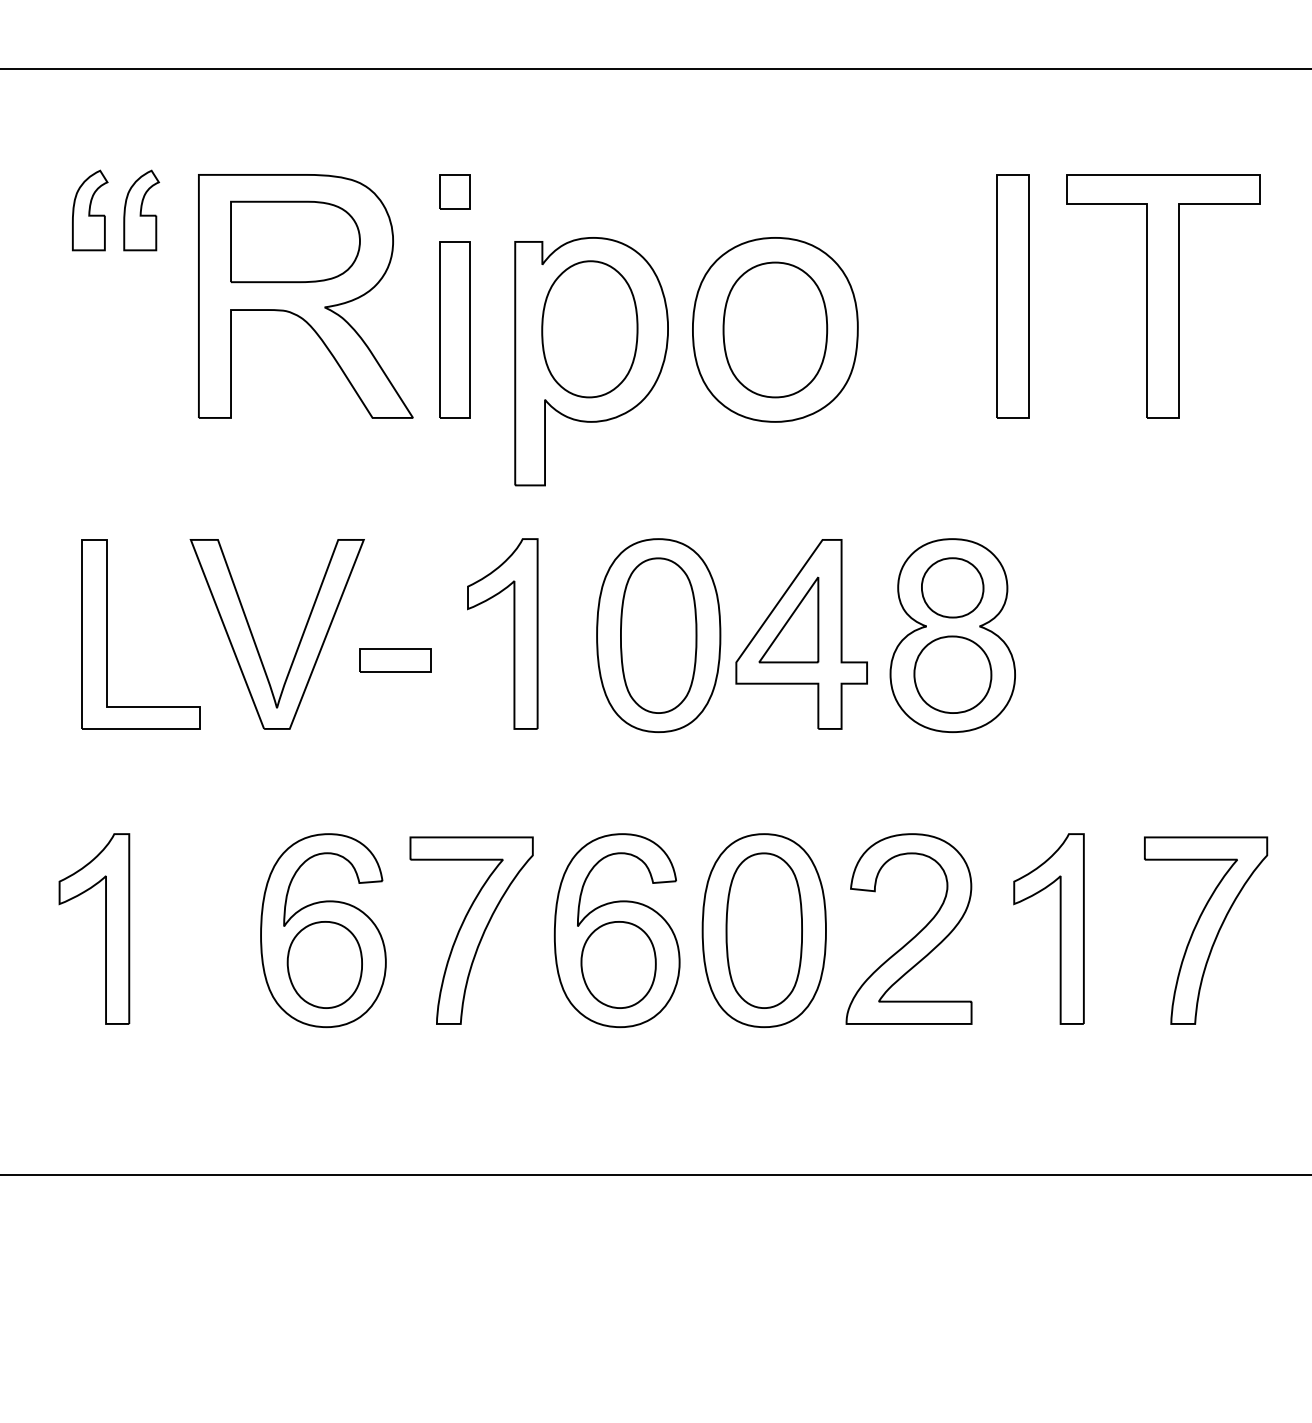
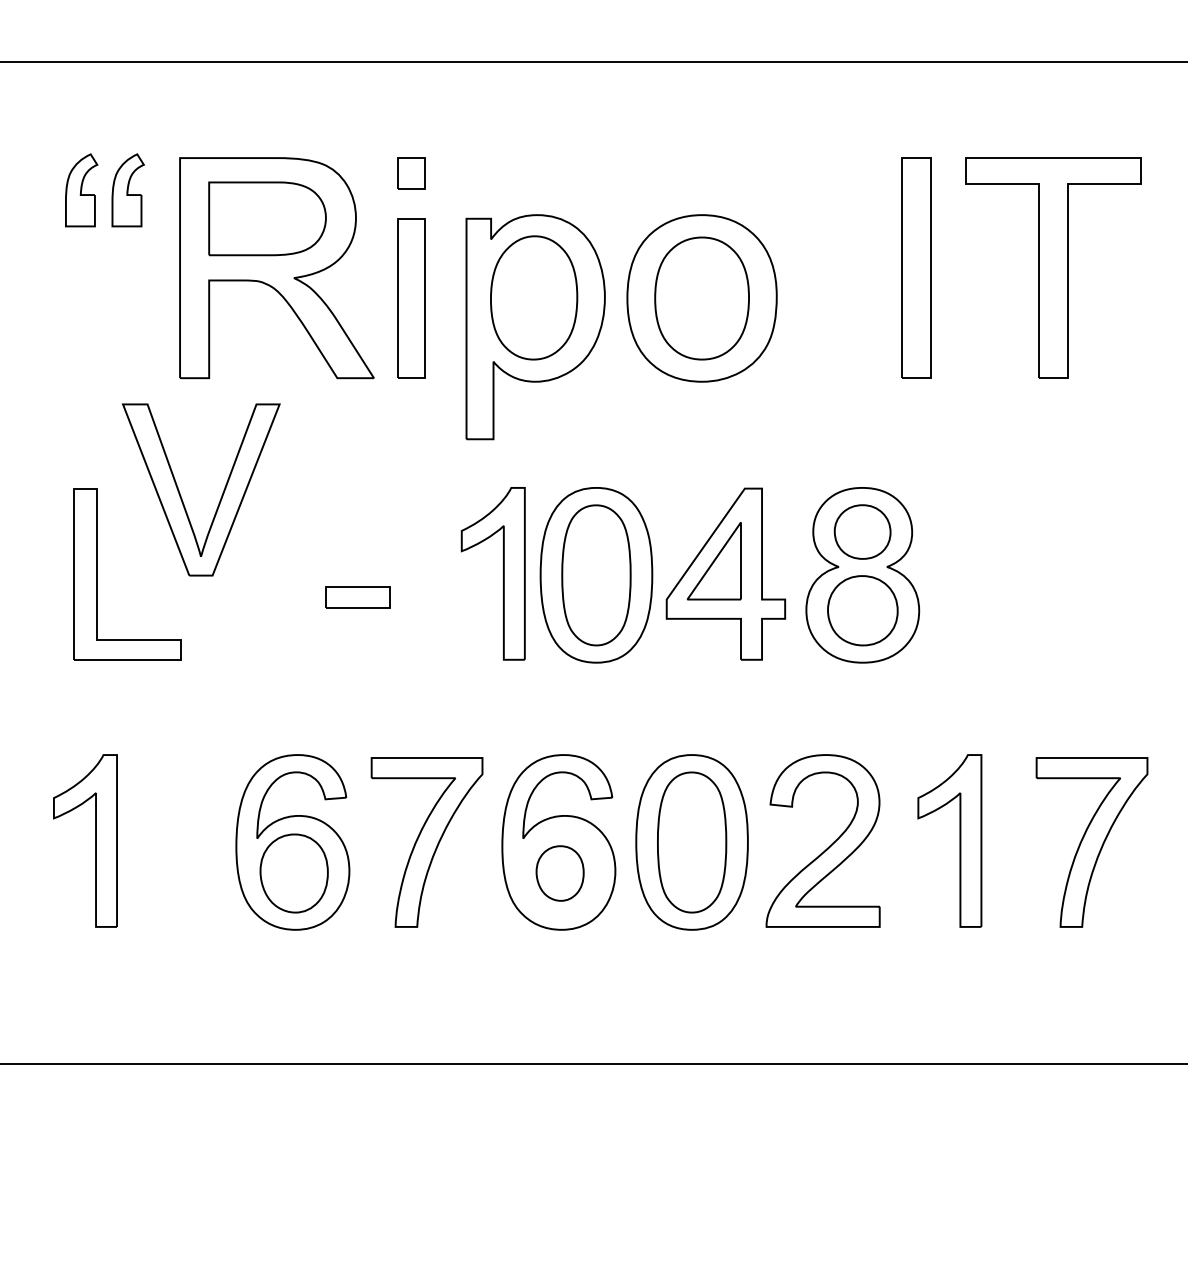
part: (513, 633) -> (502, 573), moved
part: (255, 641) -> (181, 496), moved
part: (618, 964) -> (560, 873), size x0.7

